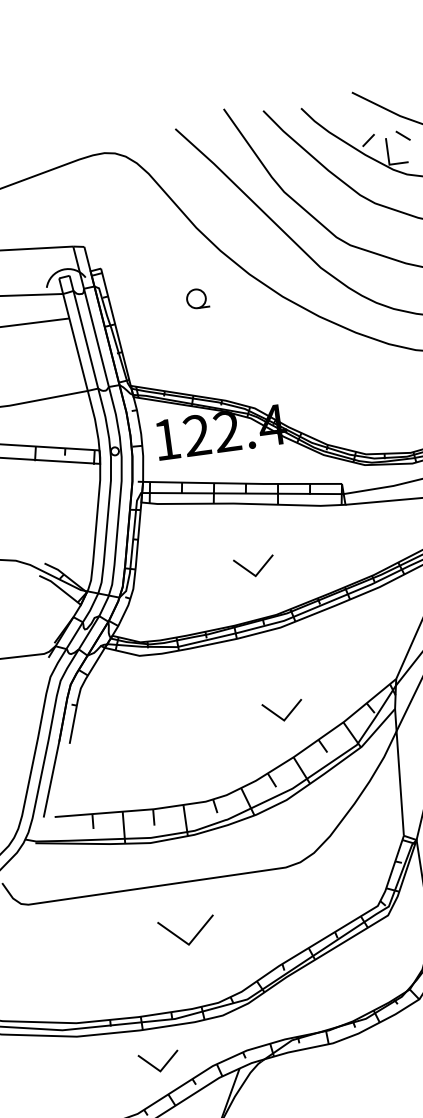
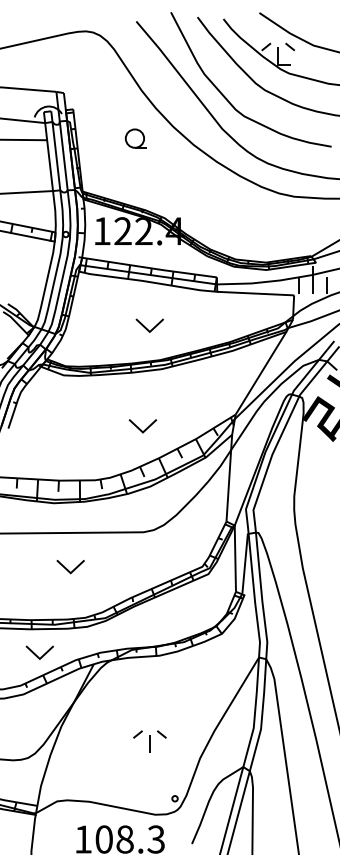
part: (196, 298) -> (135, 138), size x1.43
part: (282, 711) -> (142, 426), moved
part: (186, 931) -> (70, 566), size x0.71

